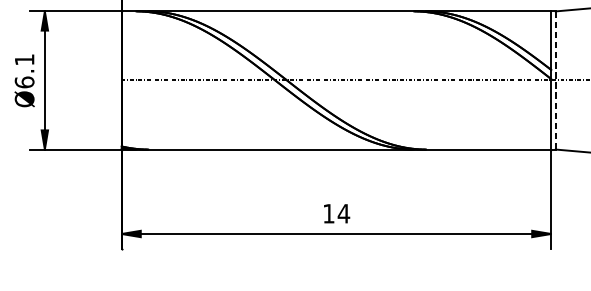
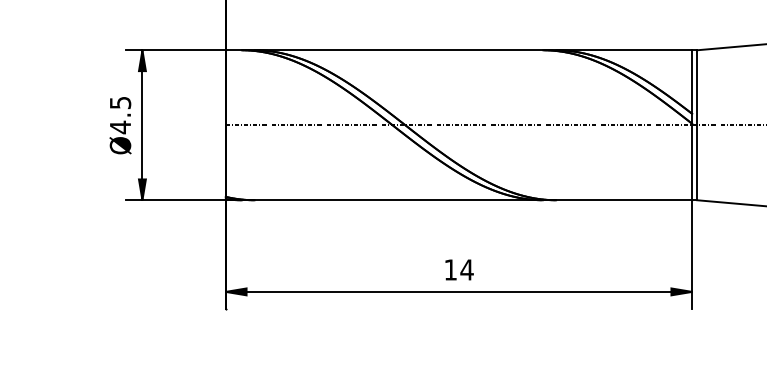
text: (24, 71) -> (120, 115), Ø6.1 -> Ø4.5
line: (555, 80) -> (696, 125), dashed -> solid

